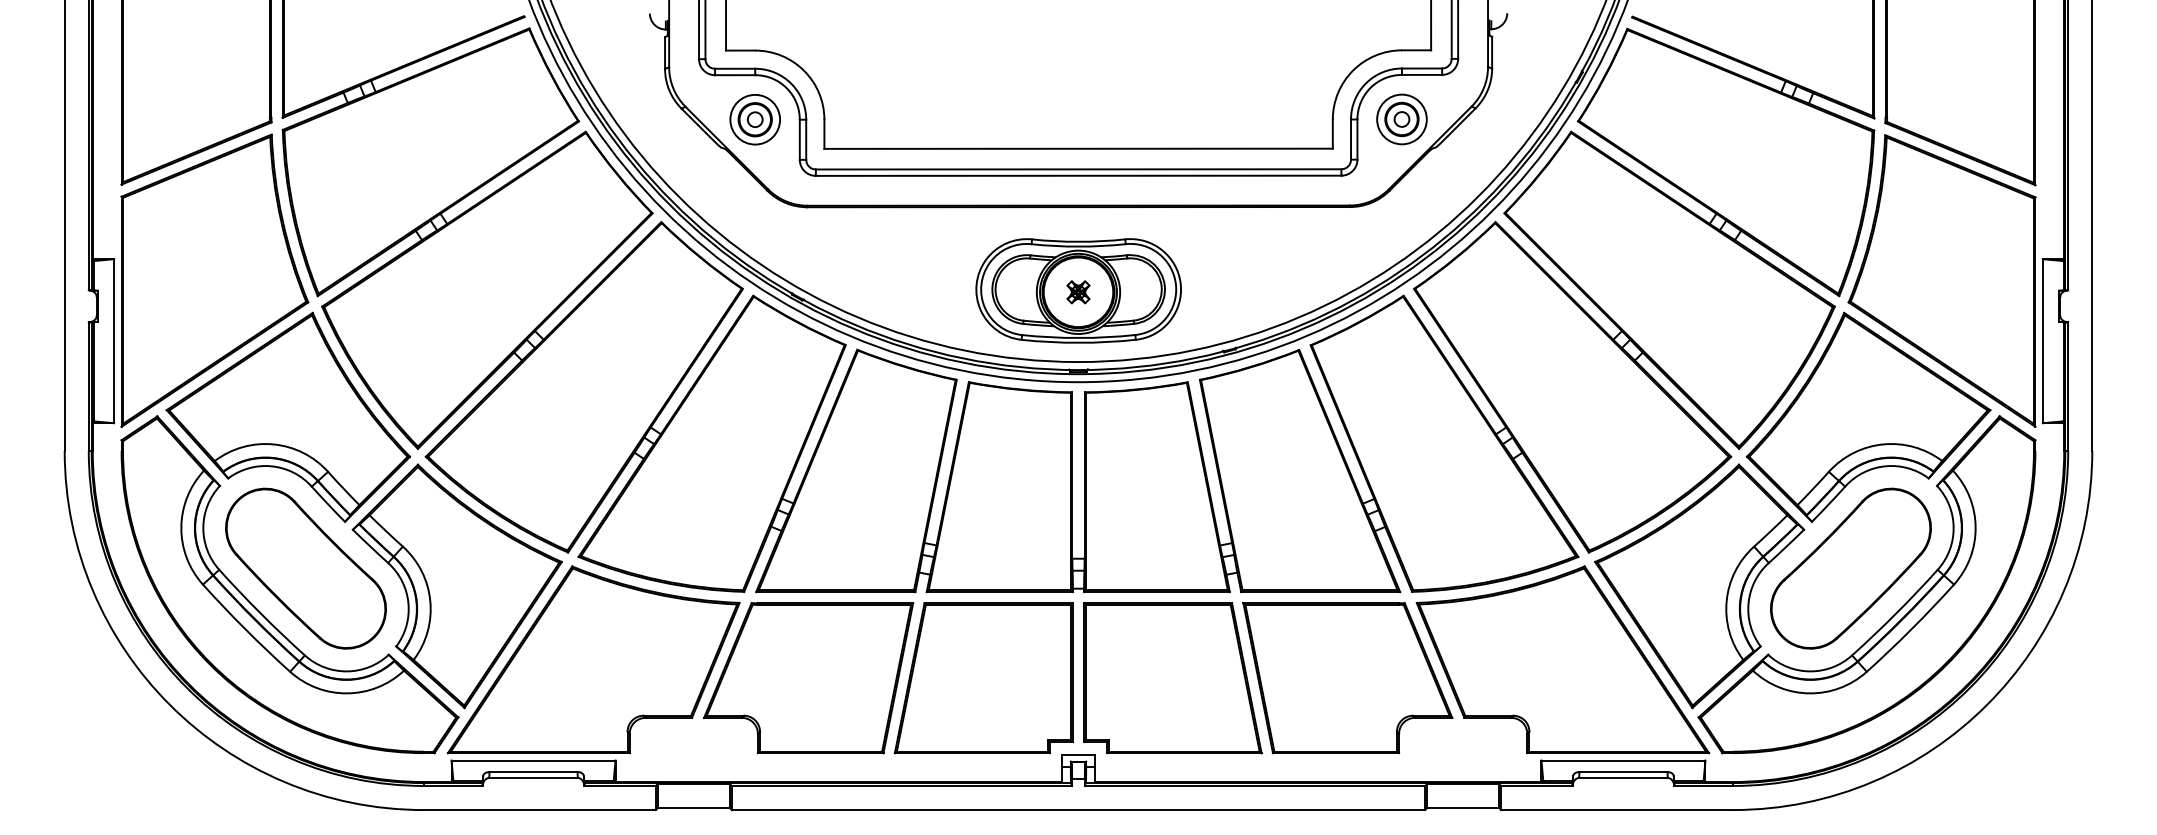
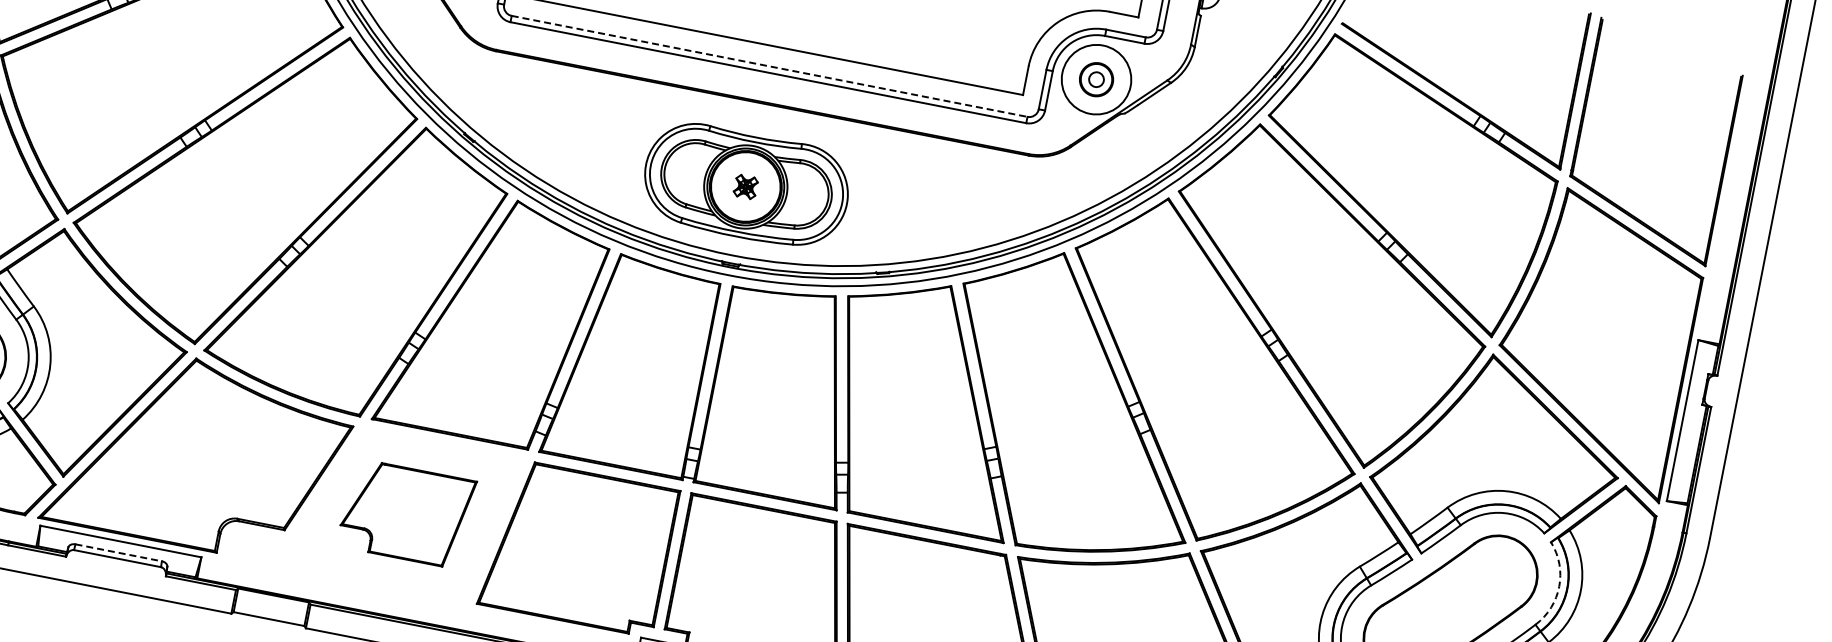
circle: (1401, 119) -> (1096, 79), size x1.4
line: (1078, 169) -> (769, 66), solid -> dashed
arc: (1953, 527) -> (1559, 586), solid -> dashed
part: (808, 678) -> (406, 513), size x0.6
line: (534, 772) -> (119, 553), solid -> dashed

